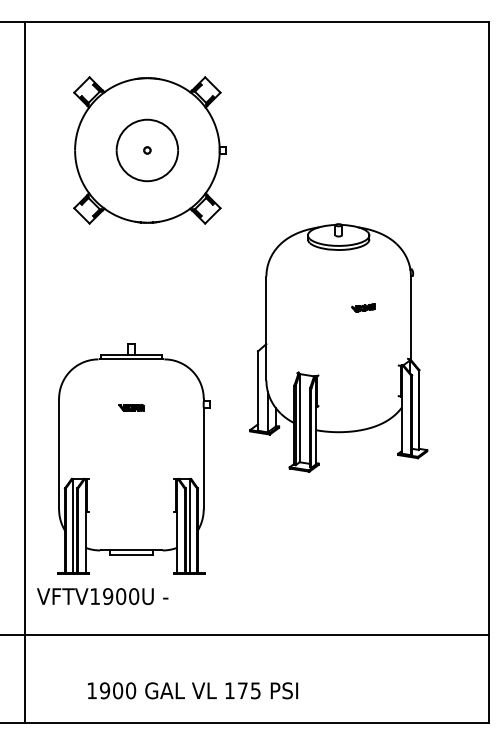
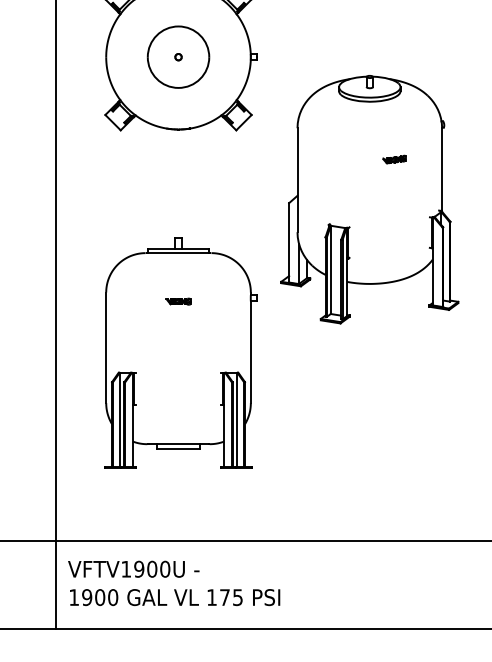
part: (338, 347) -> (369, 199), moved
part: (133, 458) -> (180, 352), moved
text: (102, 596) -> (133, 569), moved
text: (193, 690) -> (175, 597), moved

